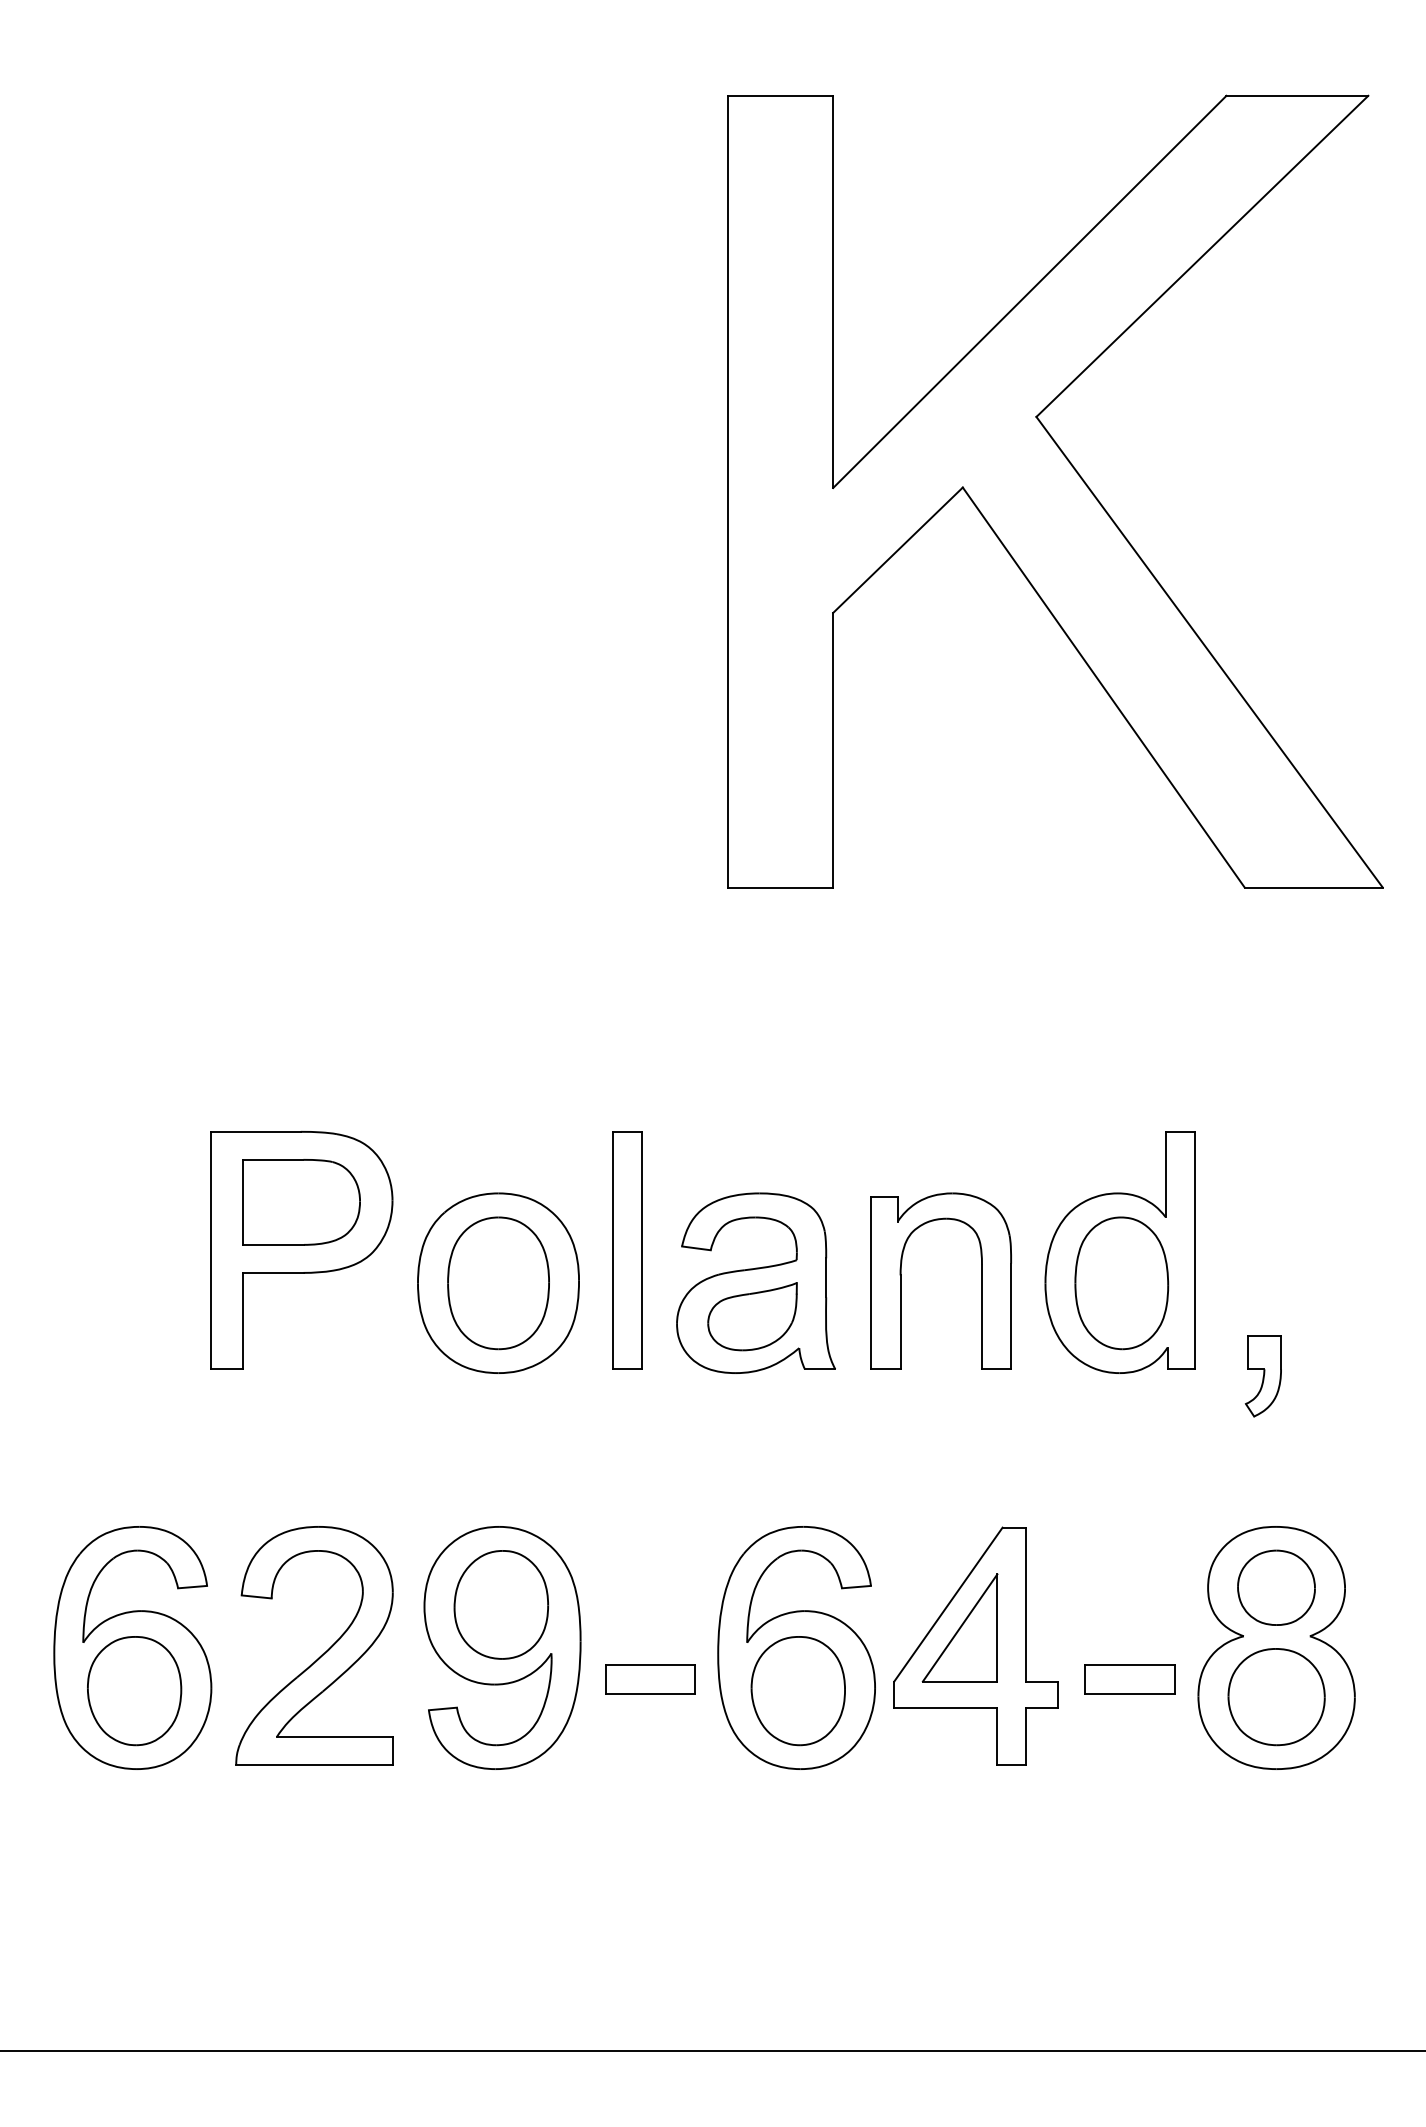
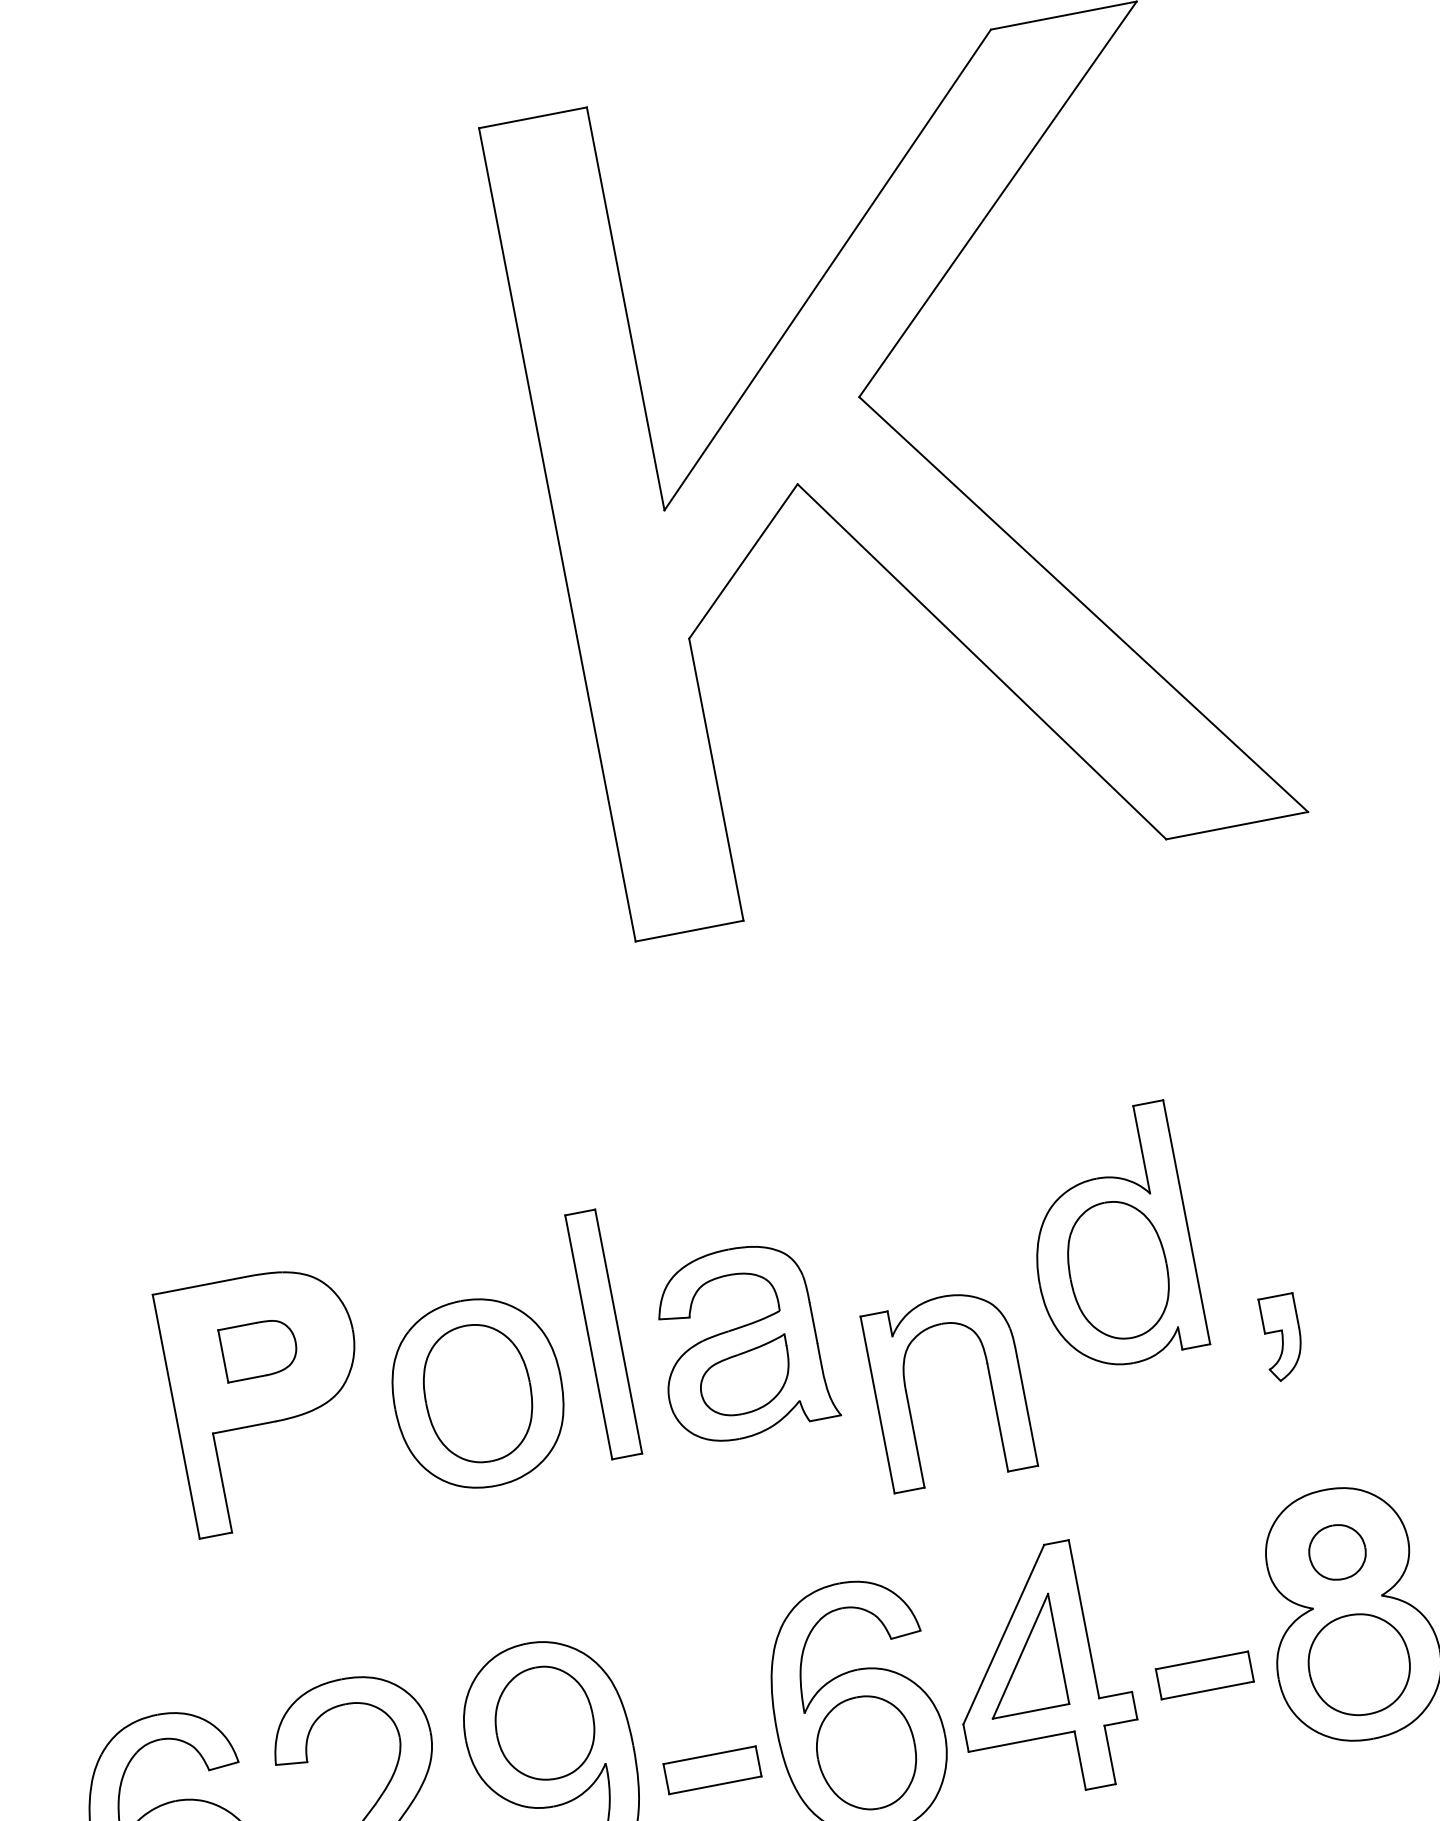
part: (301, 1202) -> (259, 1349), size x0.6
part: (901, 1280) -> (907, 1396), moved
part: (1276, 1587) -> (1337, 1552), size x0.7

